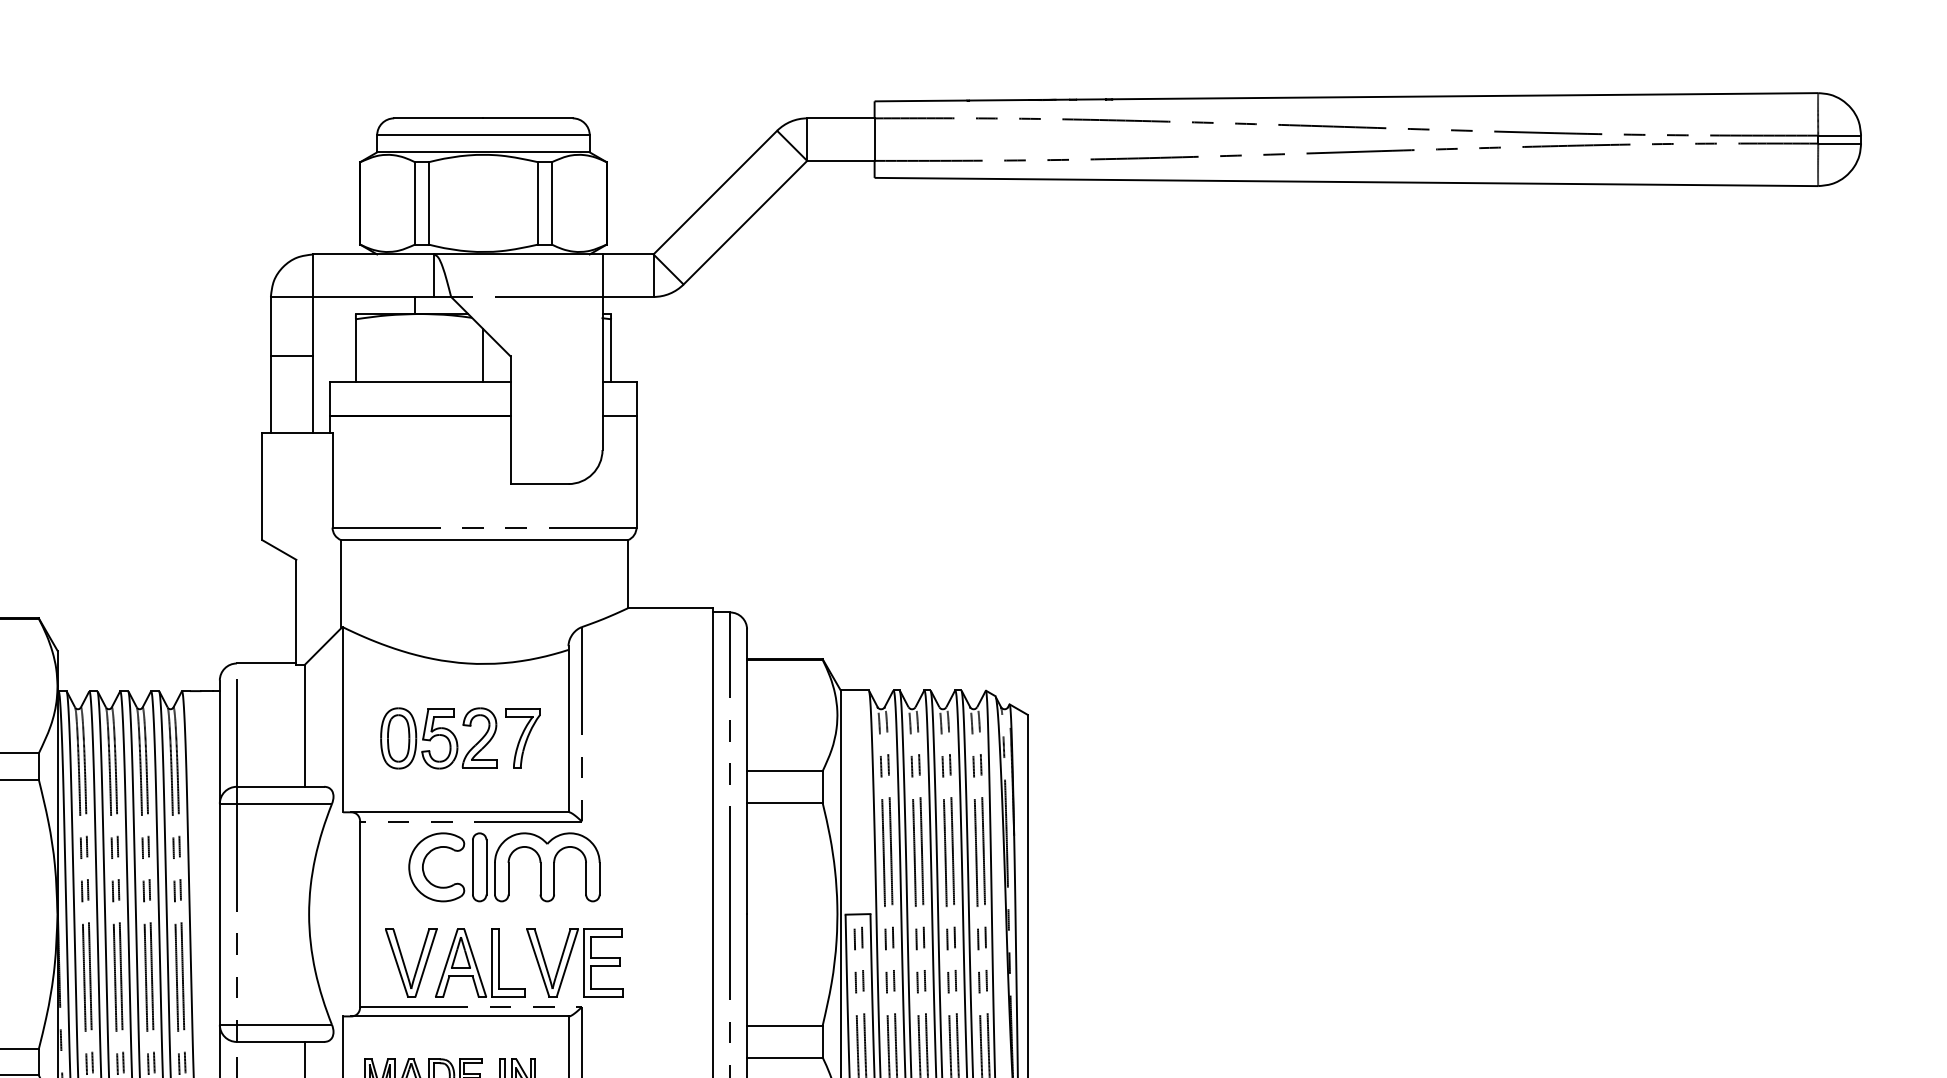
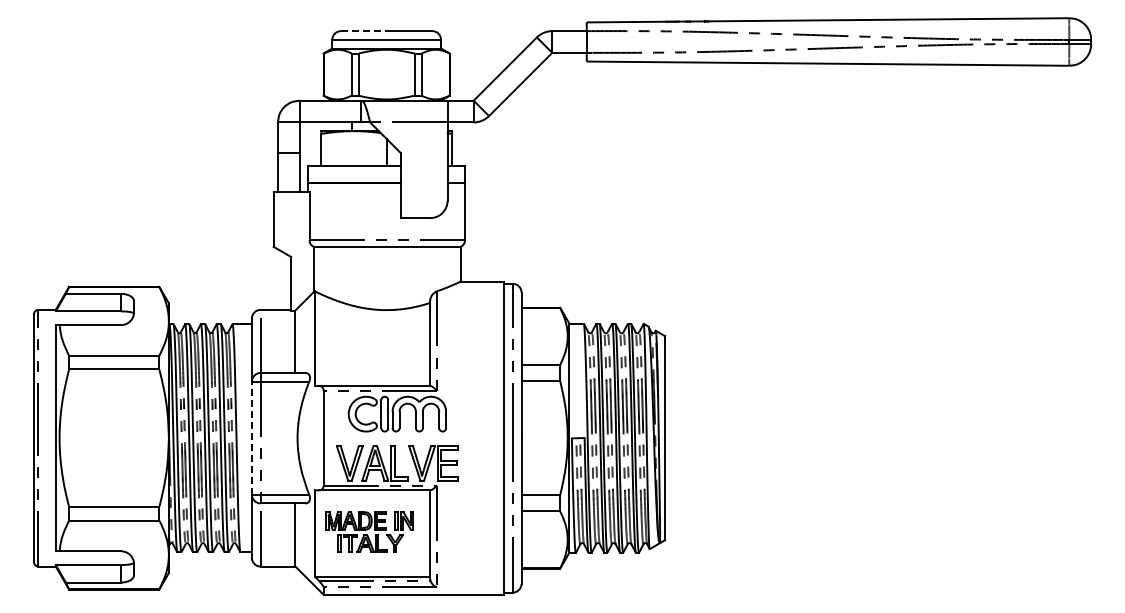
line: (438, 119) -> (363, 31), solid -> dashed
part: (459, 737) -> (374, 347), removed
line: (219, 914) -> (251, 438), solid -> dashed

